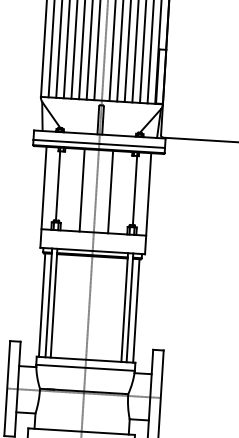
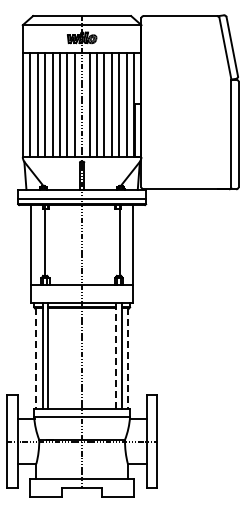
line: (82, 190) -> (68, 245), removed
line: (110, 192) -> (95, 245), removed
line: (42, 305) -> (36, 359), solid -> dashed
line: (124, 307) -> (116, 356), solid -> dashed
line: (135, 311) -> (127, 359), solid -> dashed

